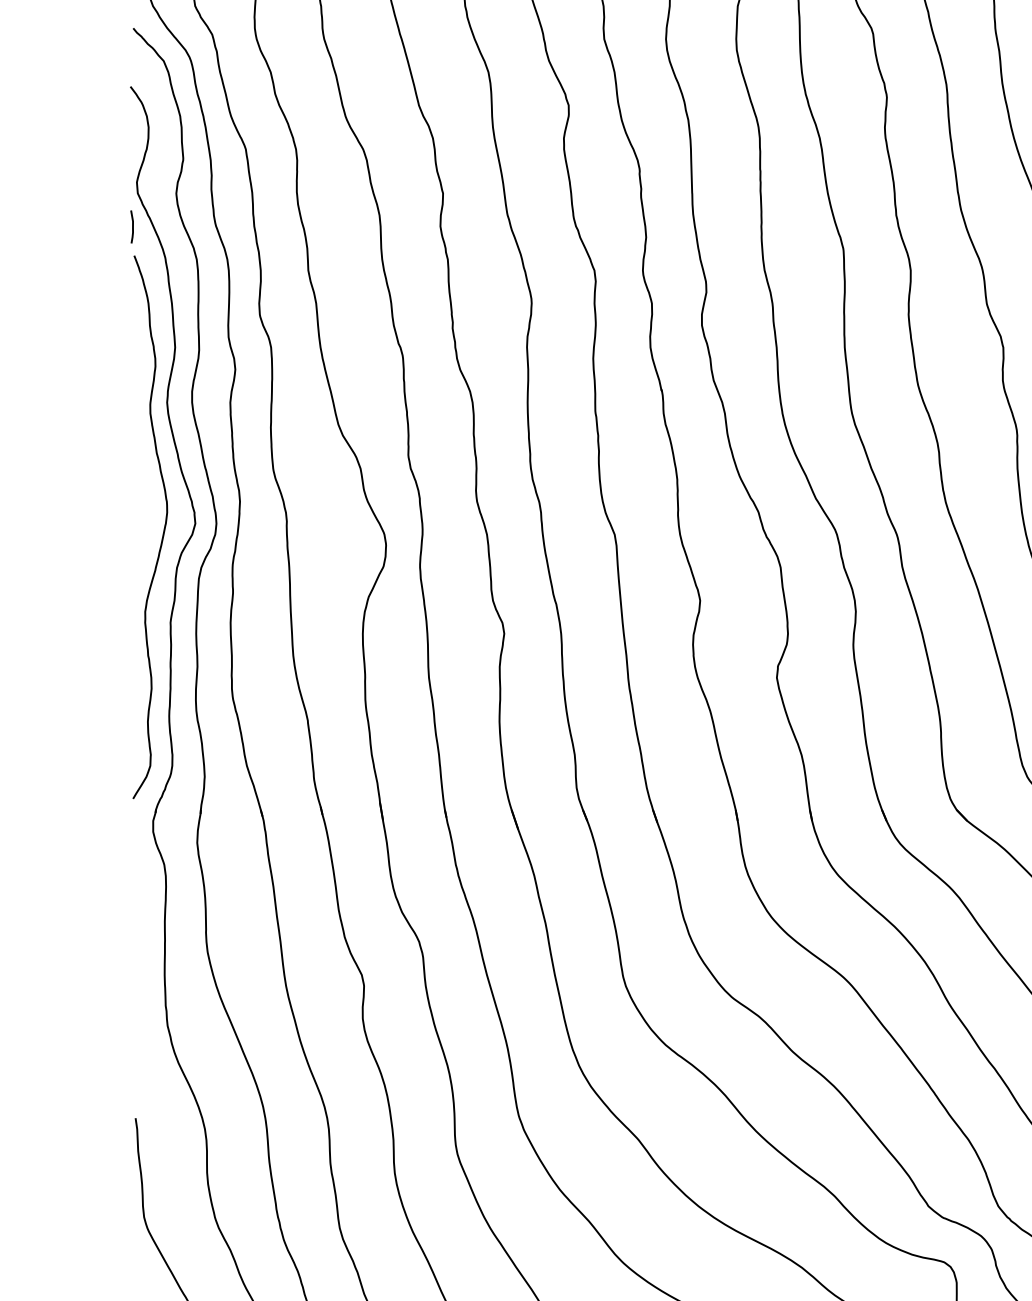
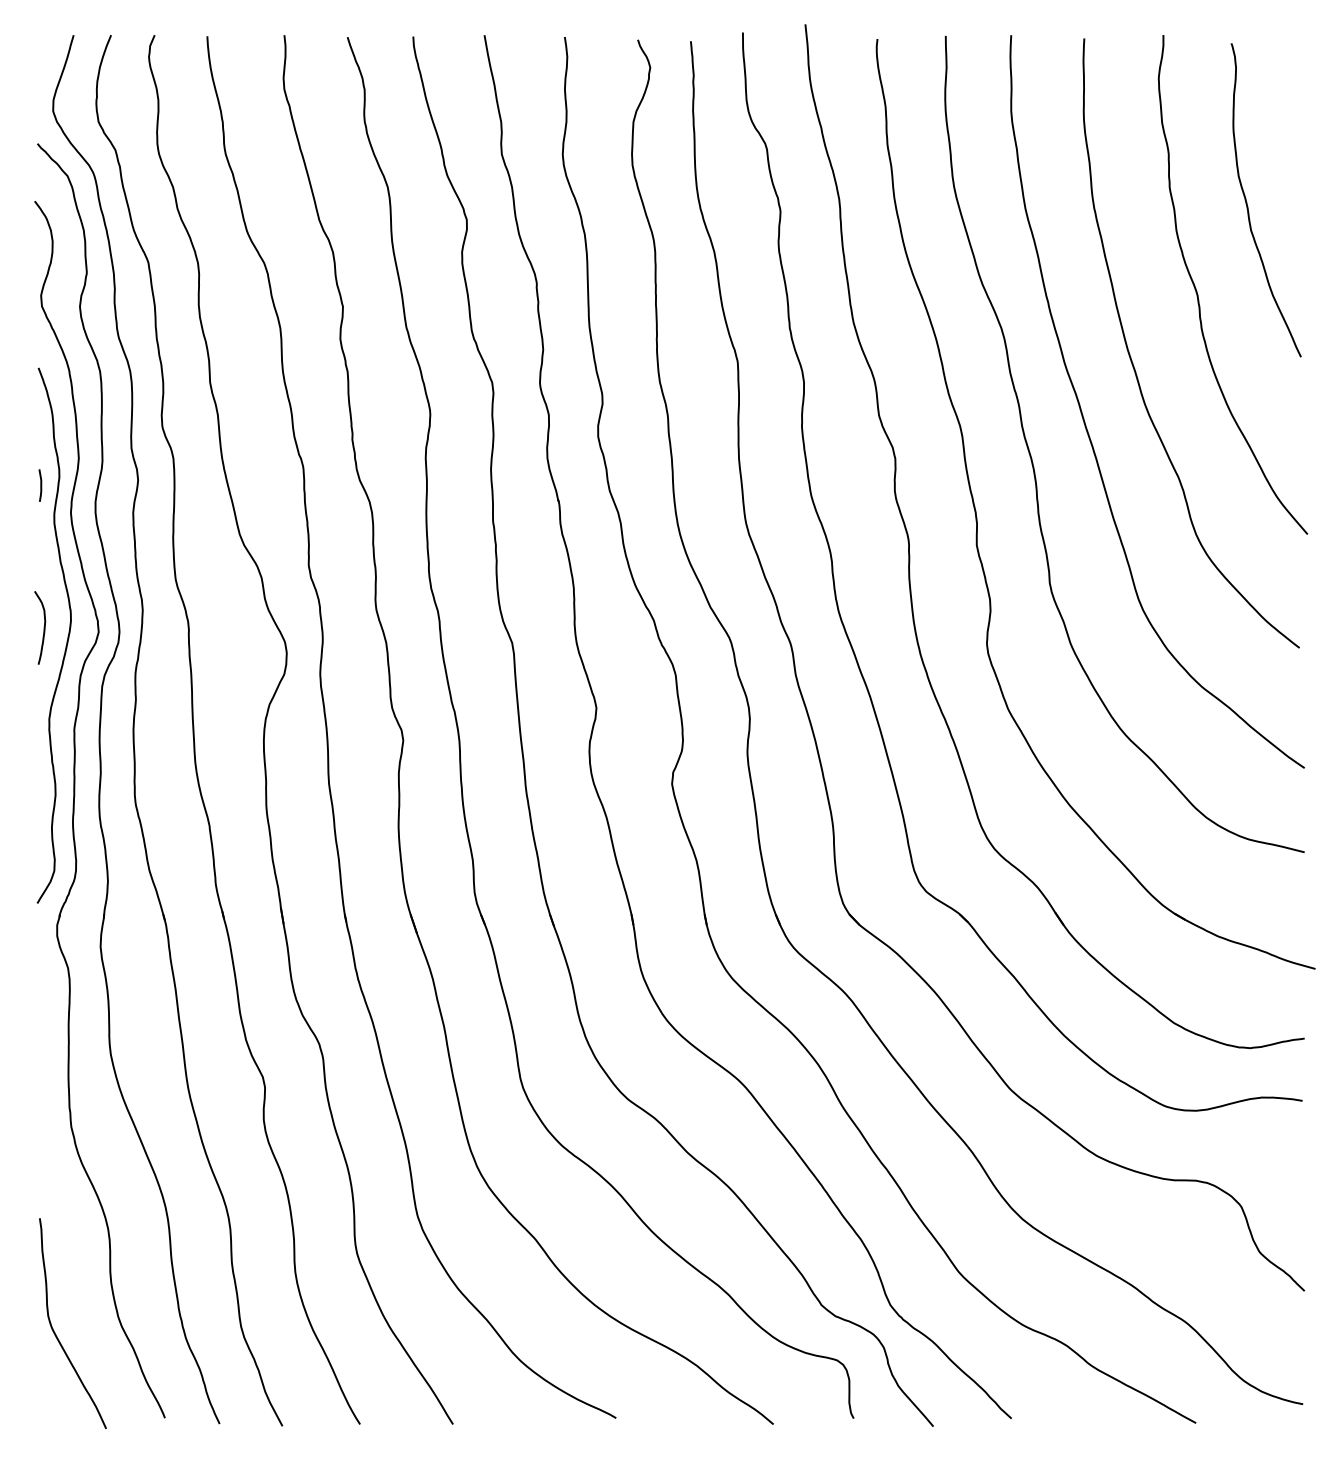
curve: (132, 226) -> (40, 485), moved
curve: (139, 518) -> (43, 627), added

